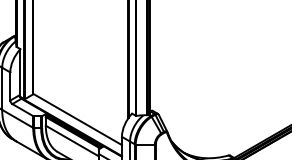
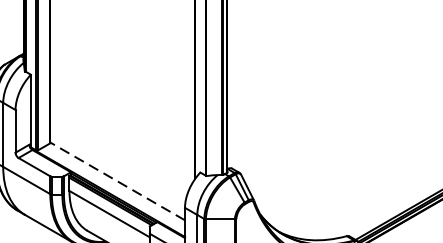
line: (77, 119) -> (117, 181), solid -> dashed

